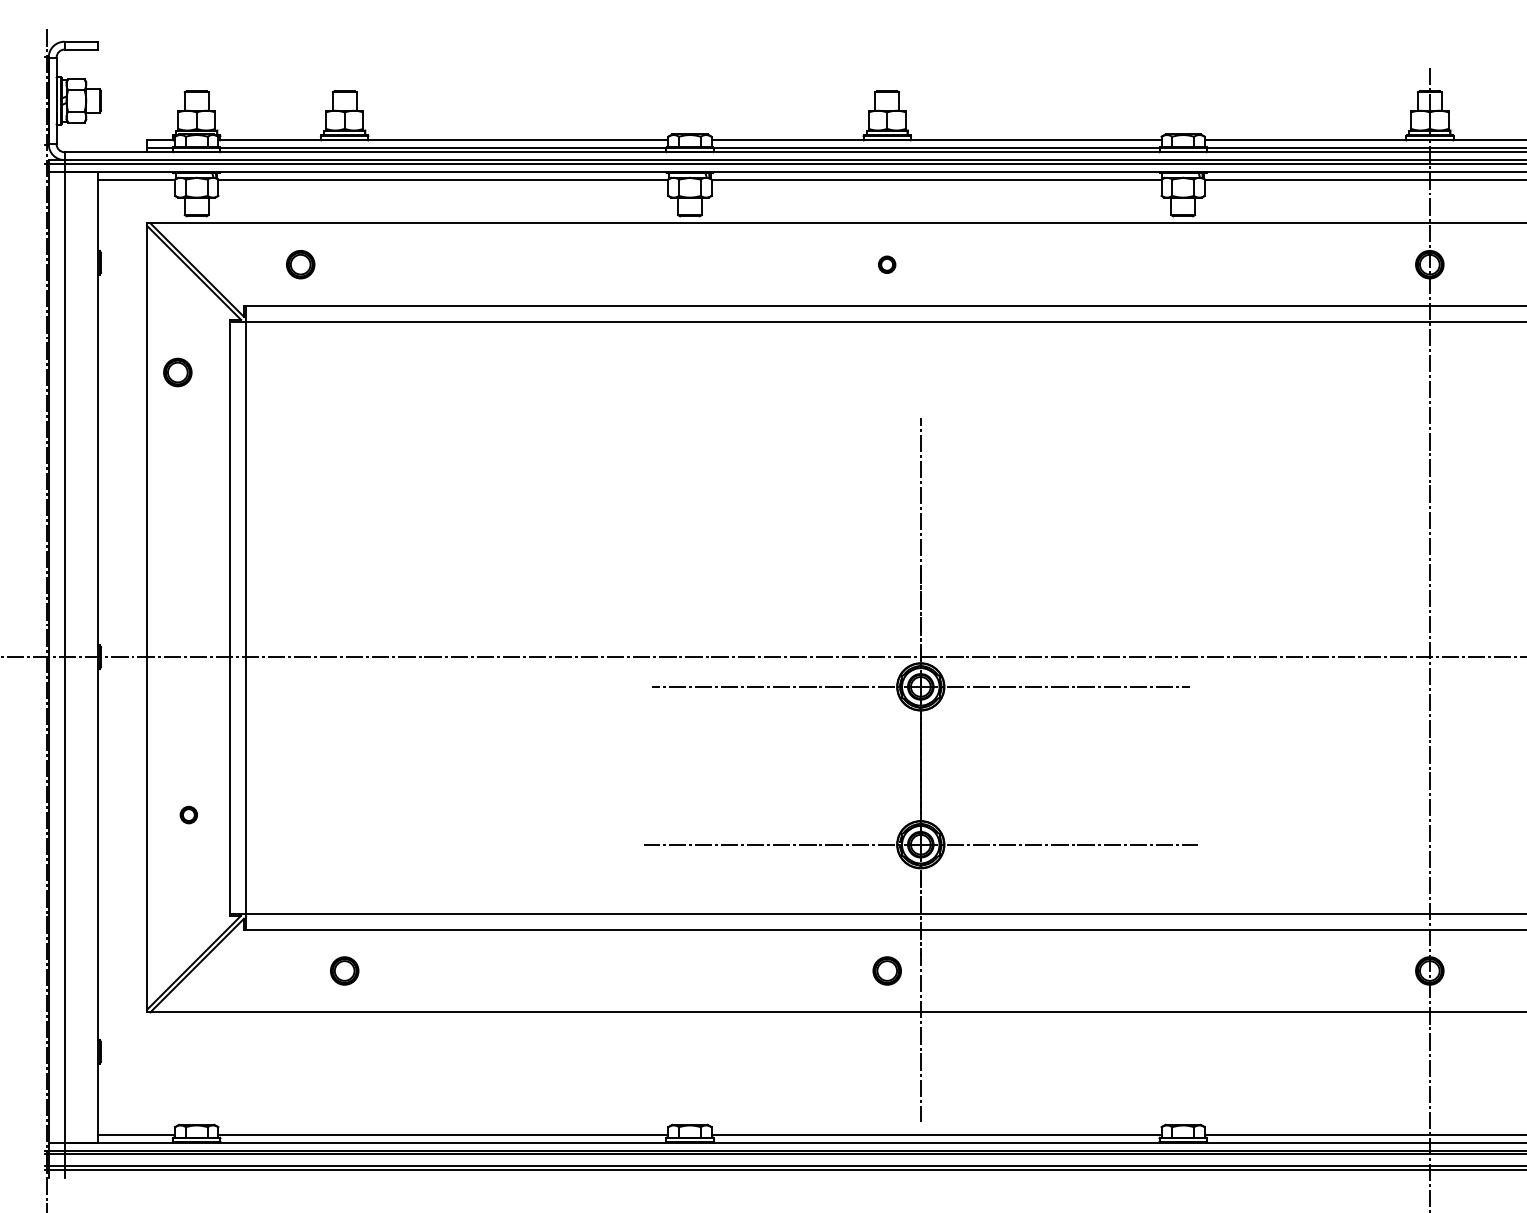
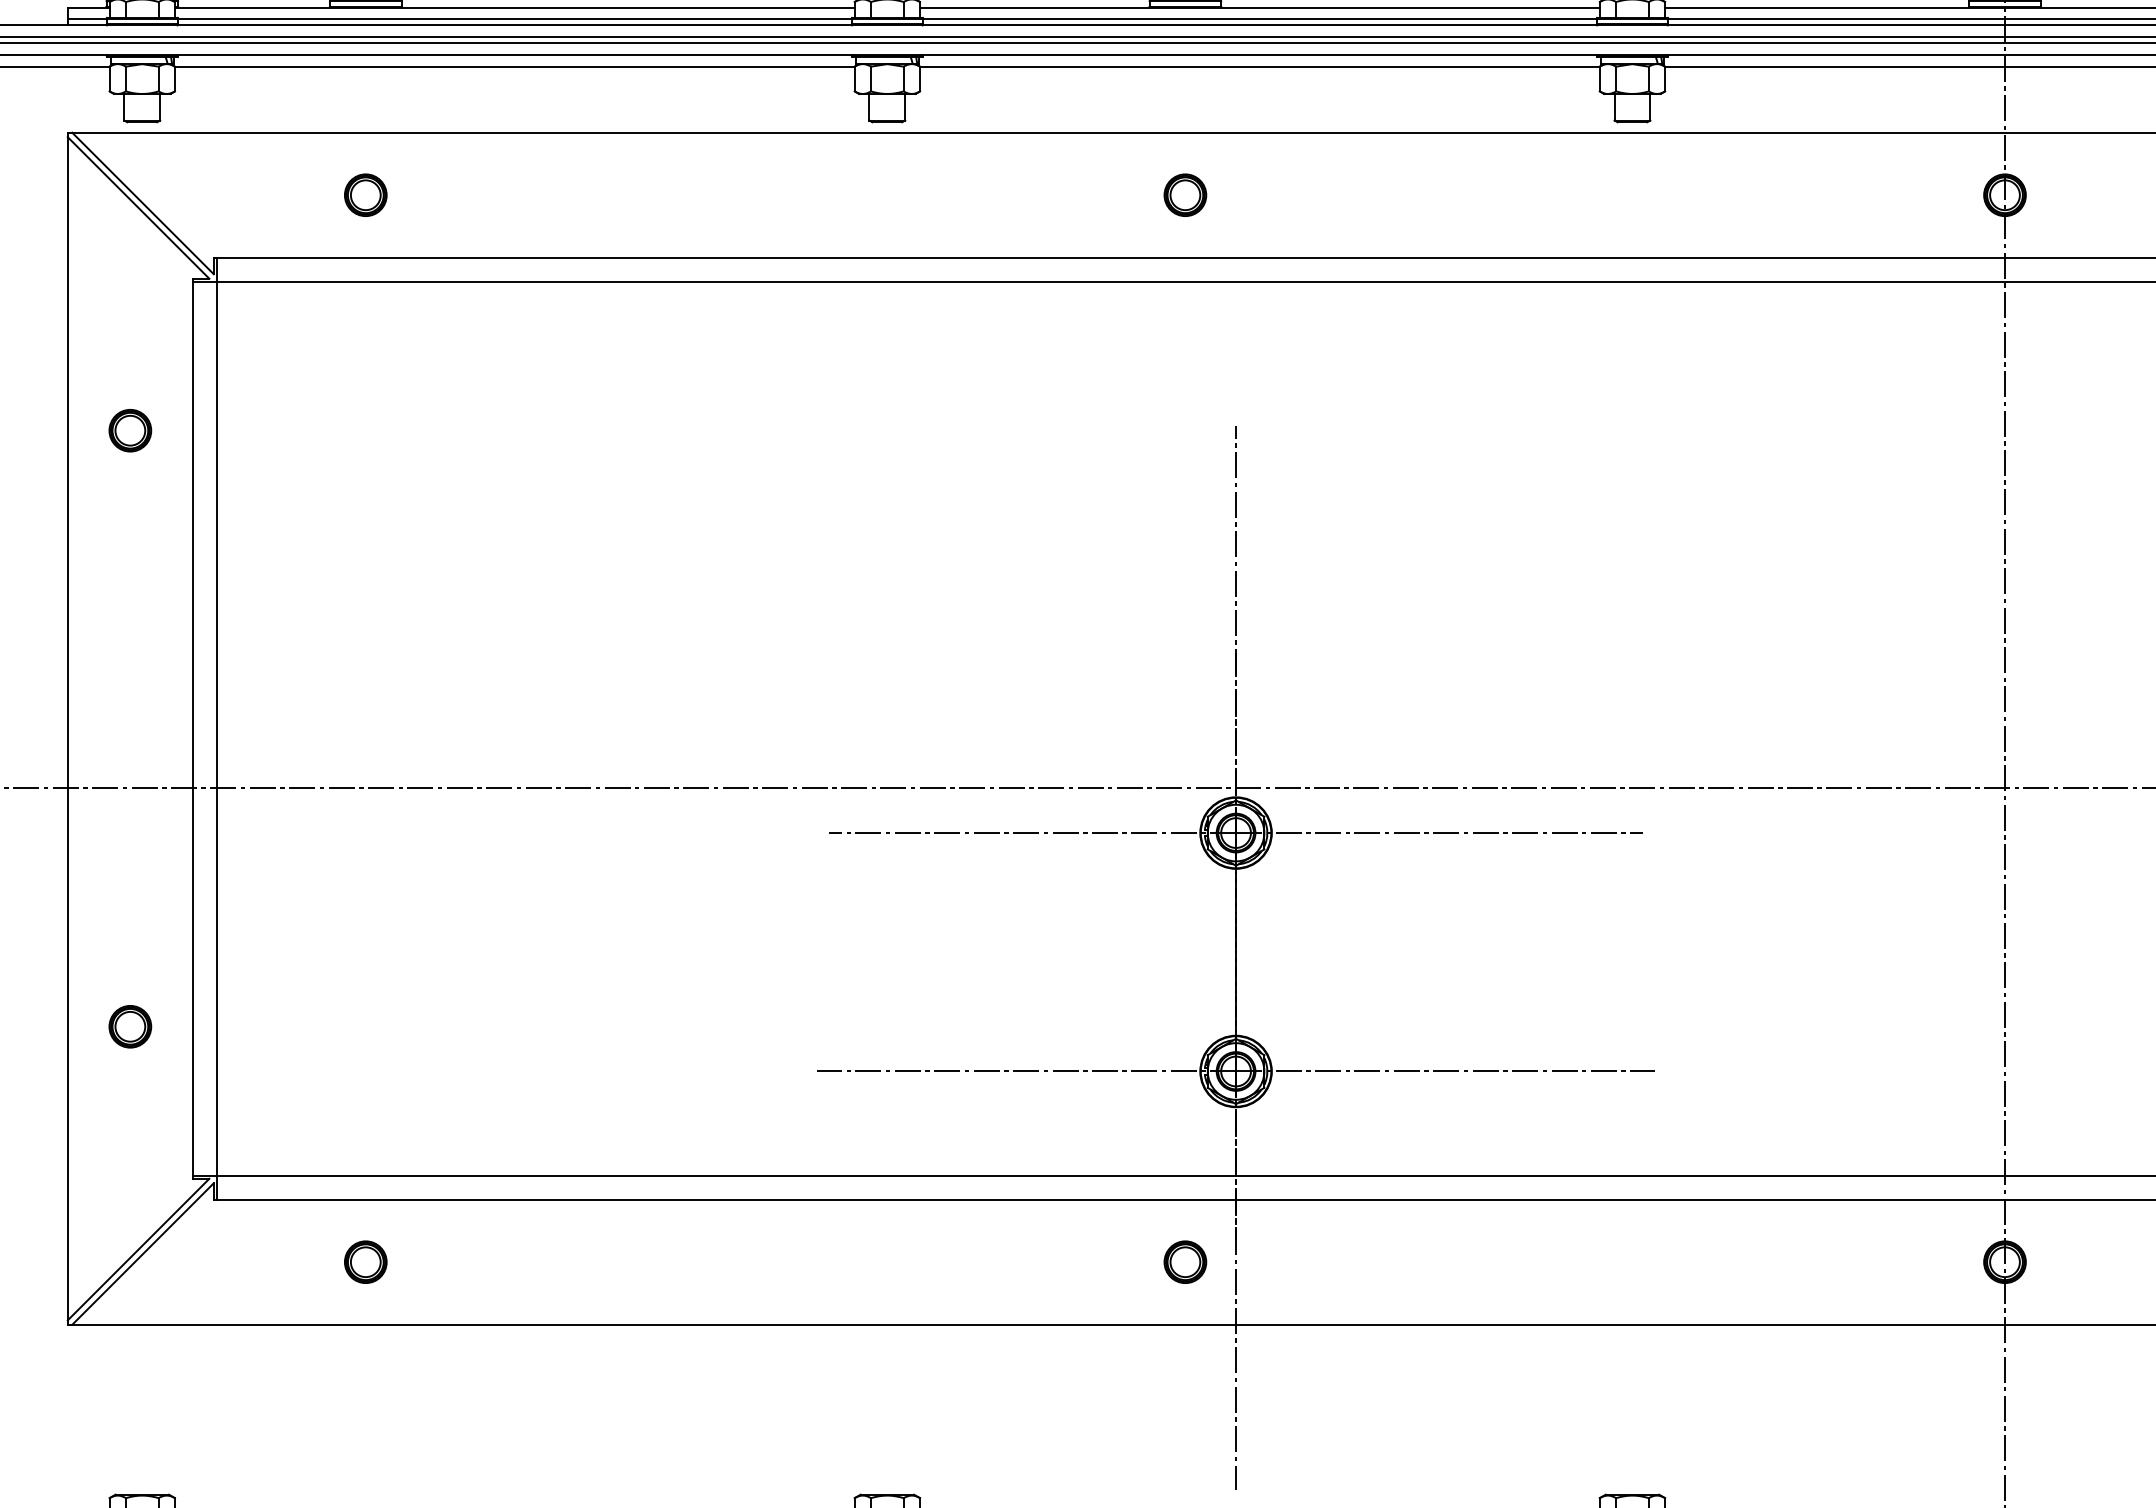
part: (300, 264) -> (365, 195), moved
part: (886, 264) -> (1184, 195), size x1.67
part: (177, 372) -> (129, 430), moved
part: (188, 814) -> (129, 1025), size x1.67

